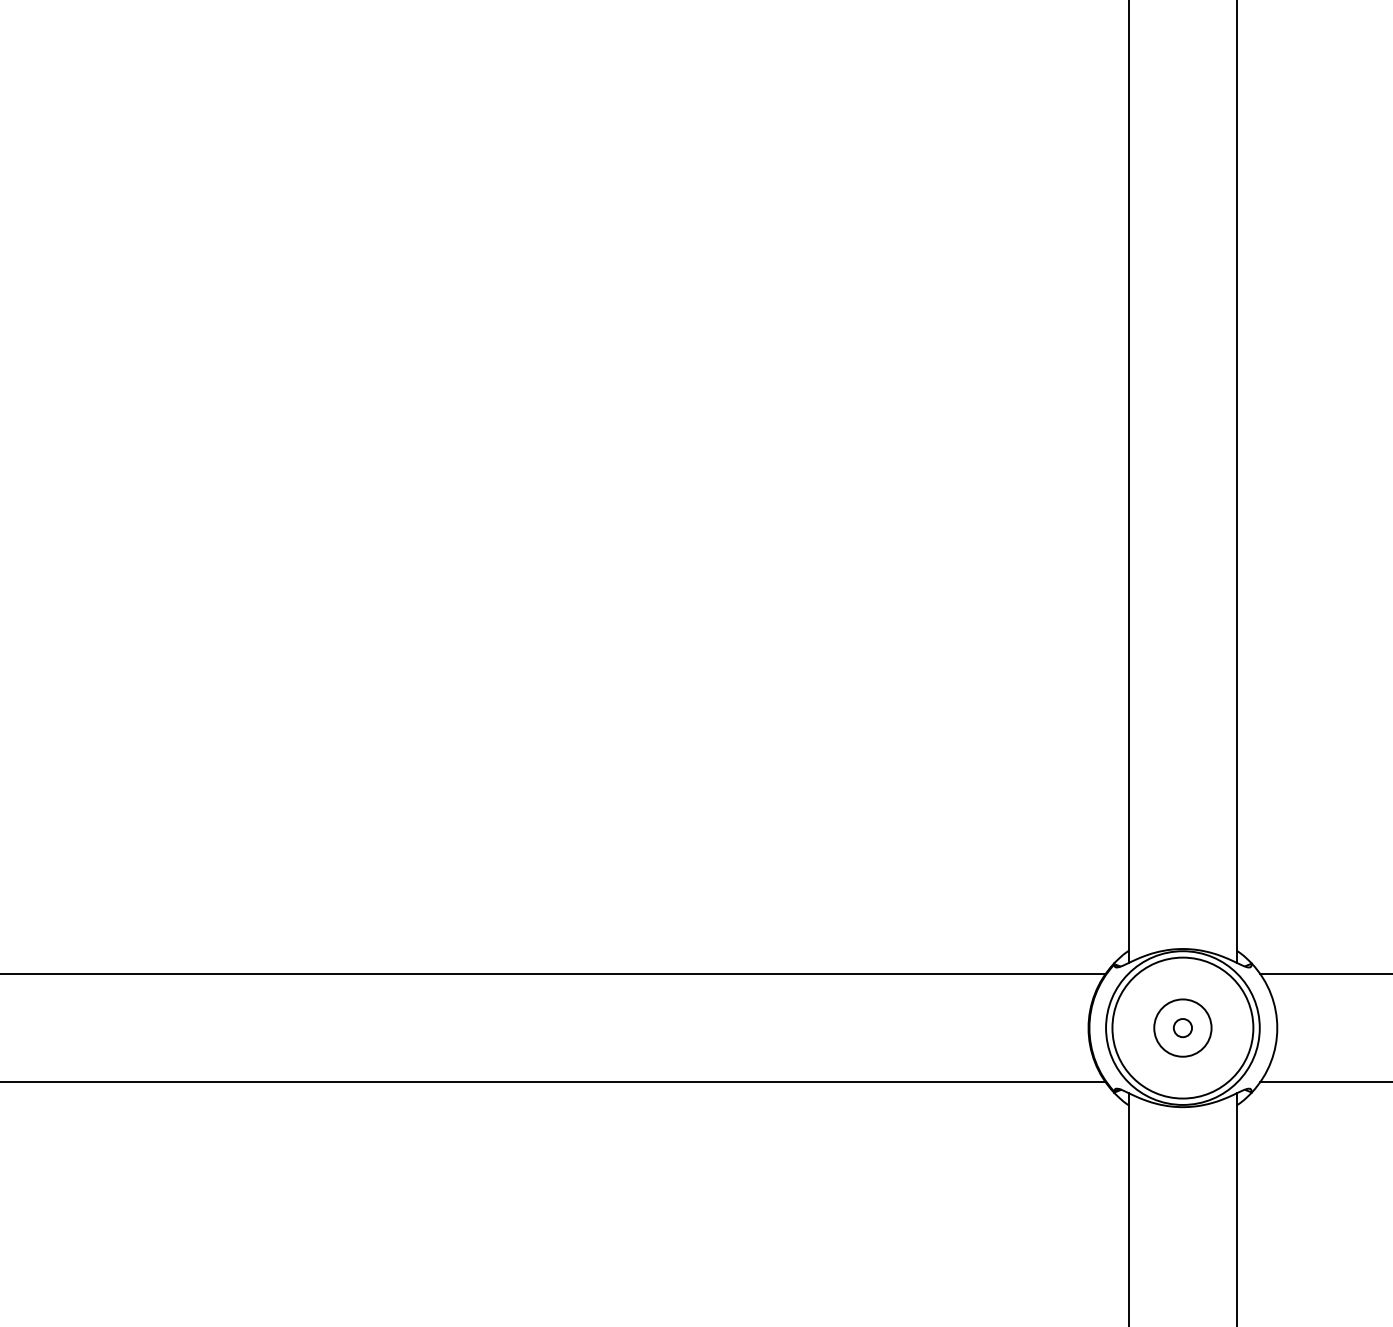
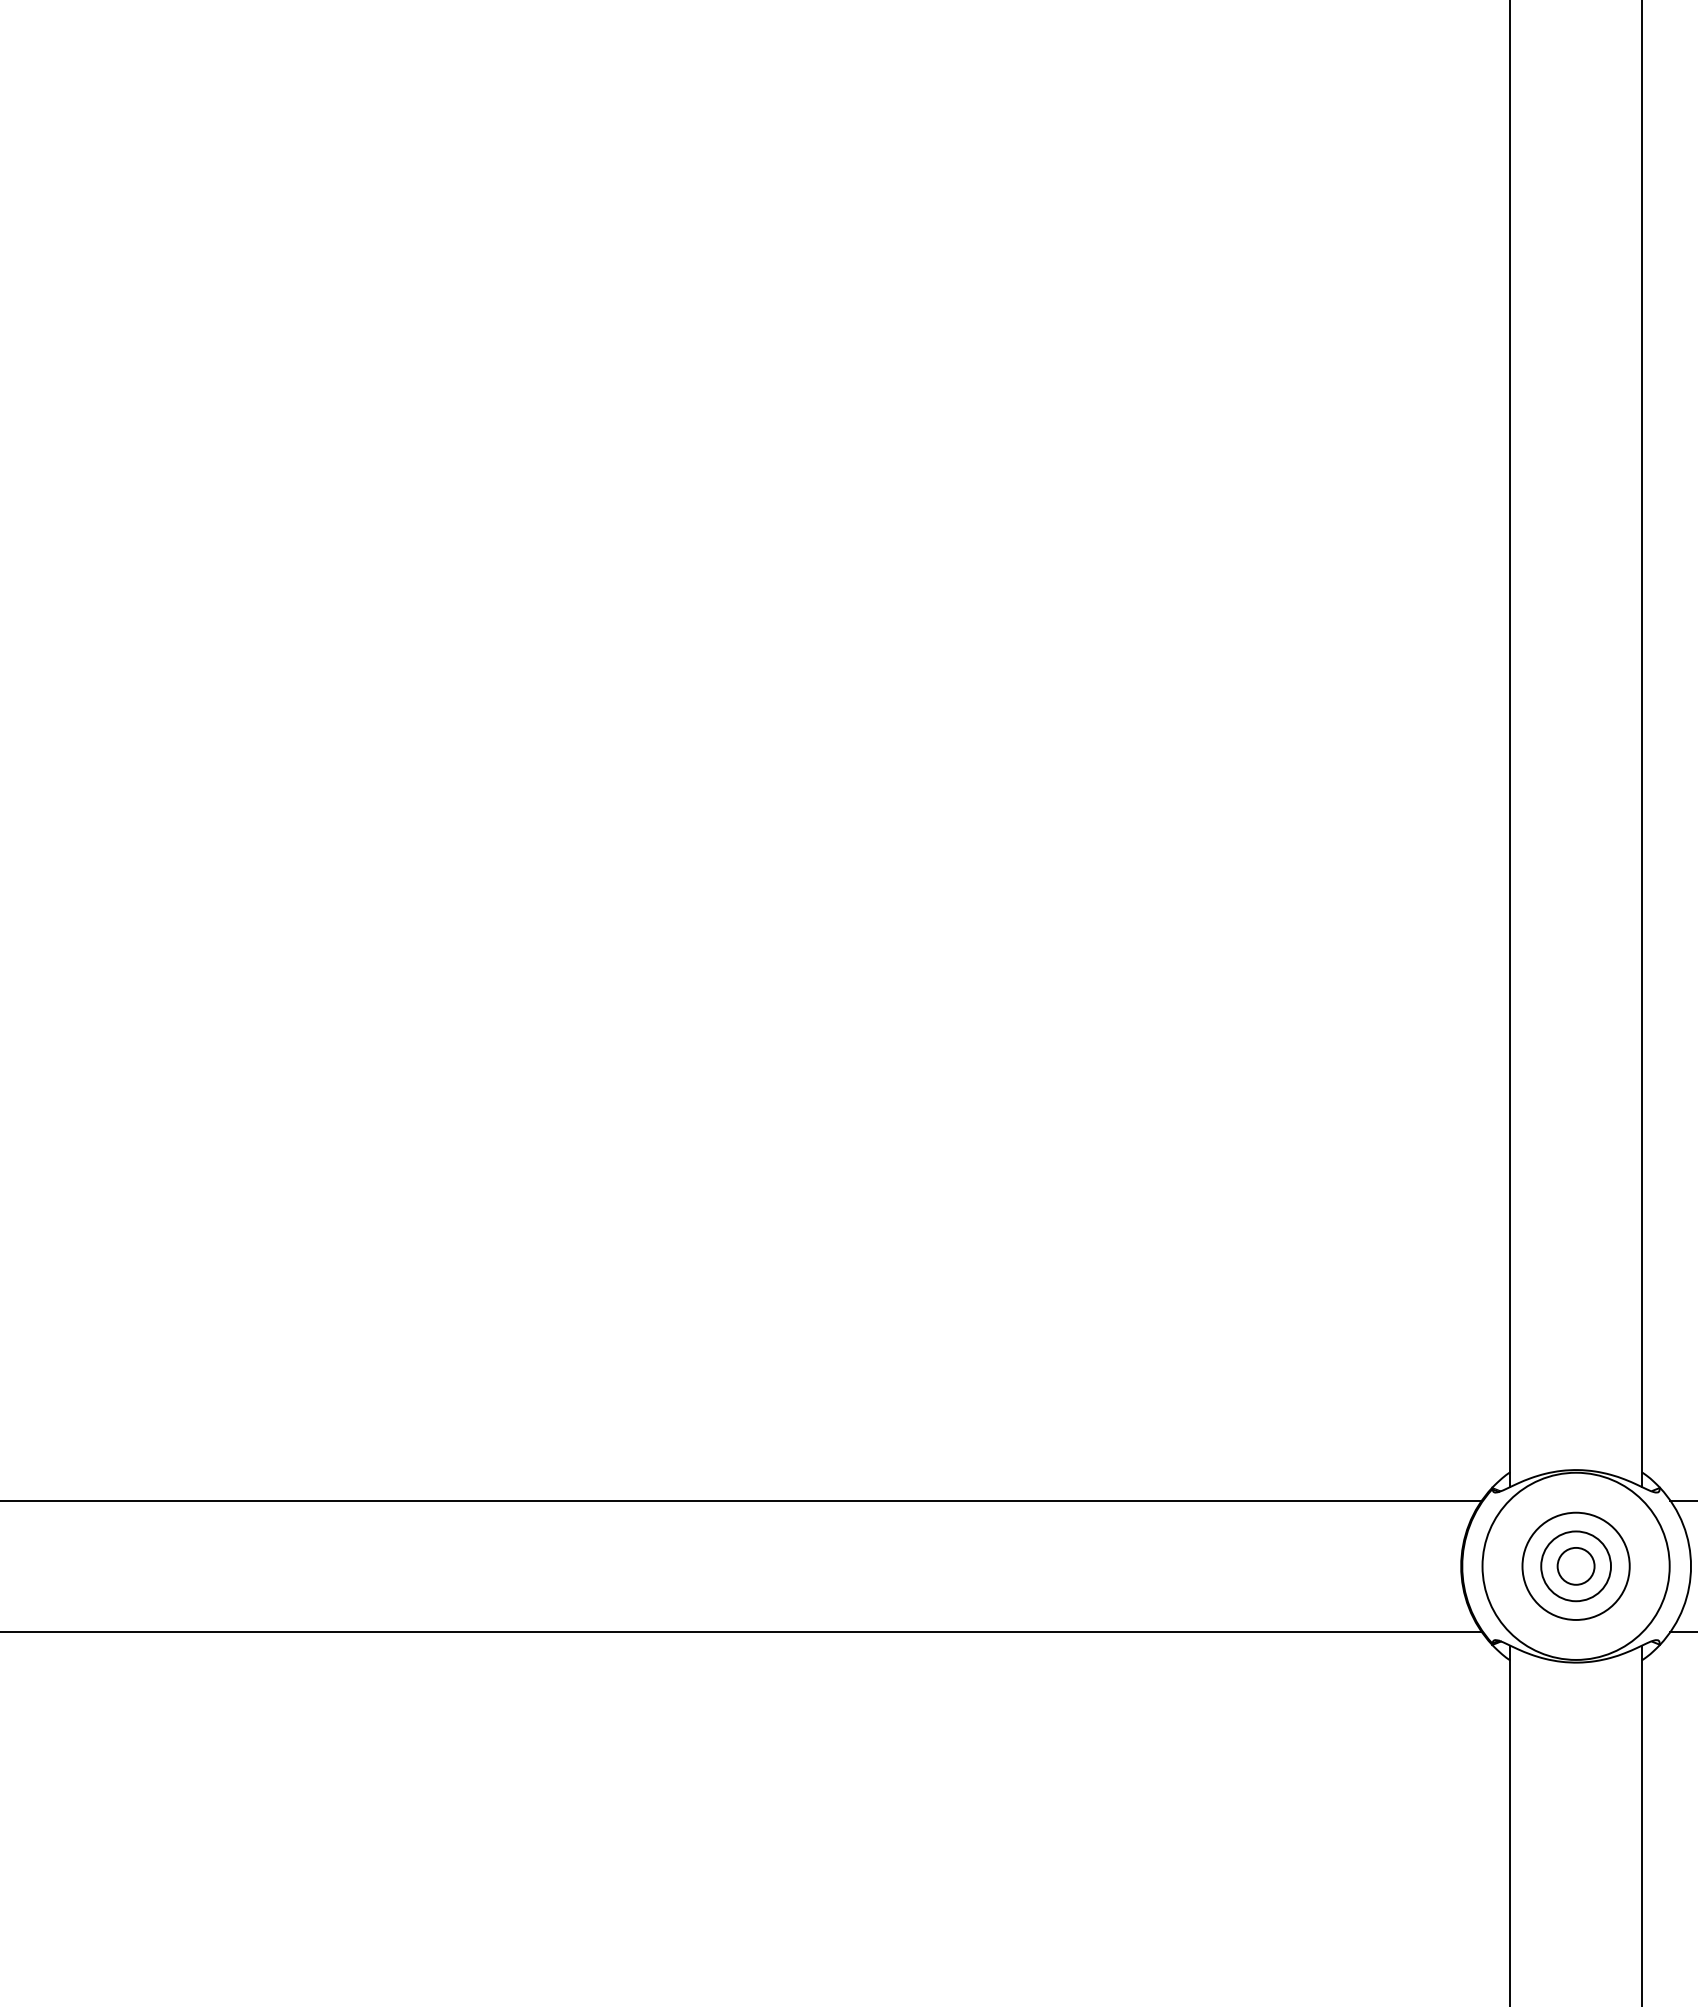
circle: (1182, 1027) -> (1575, 1565), size x0.62
circle: (1182, 1027) -> (1575, 1565), size x1.67

